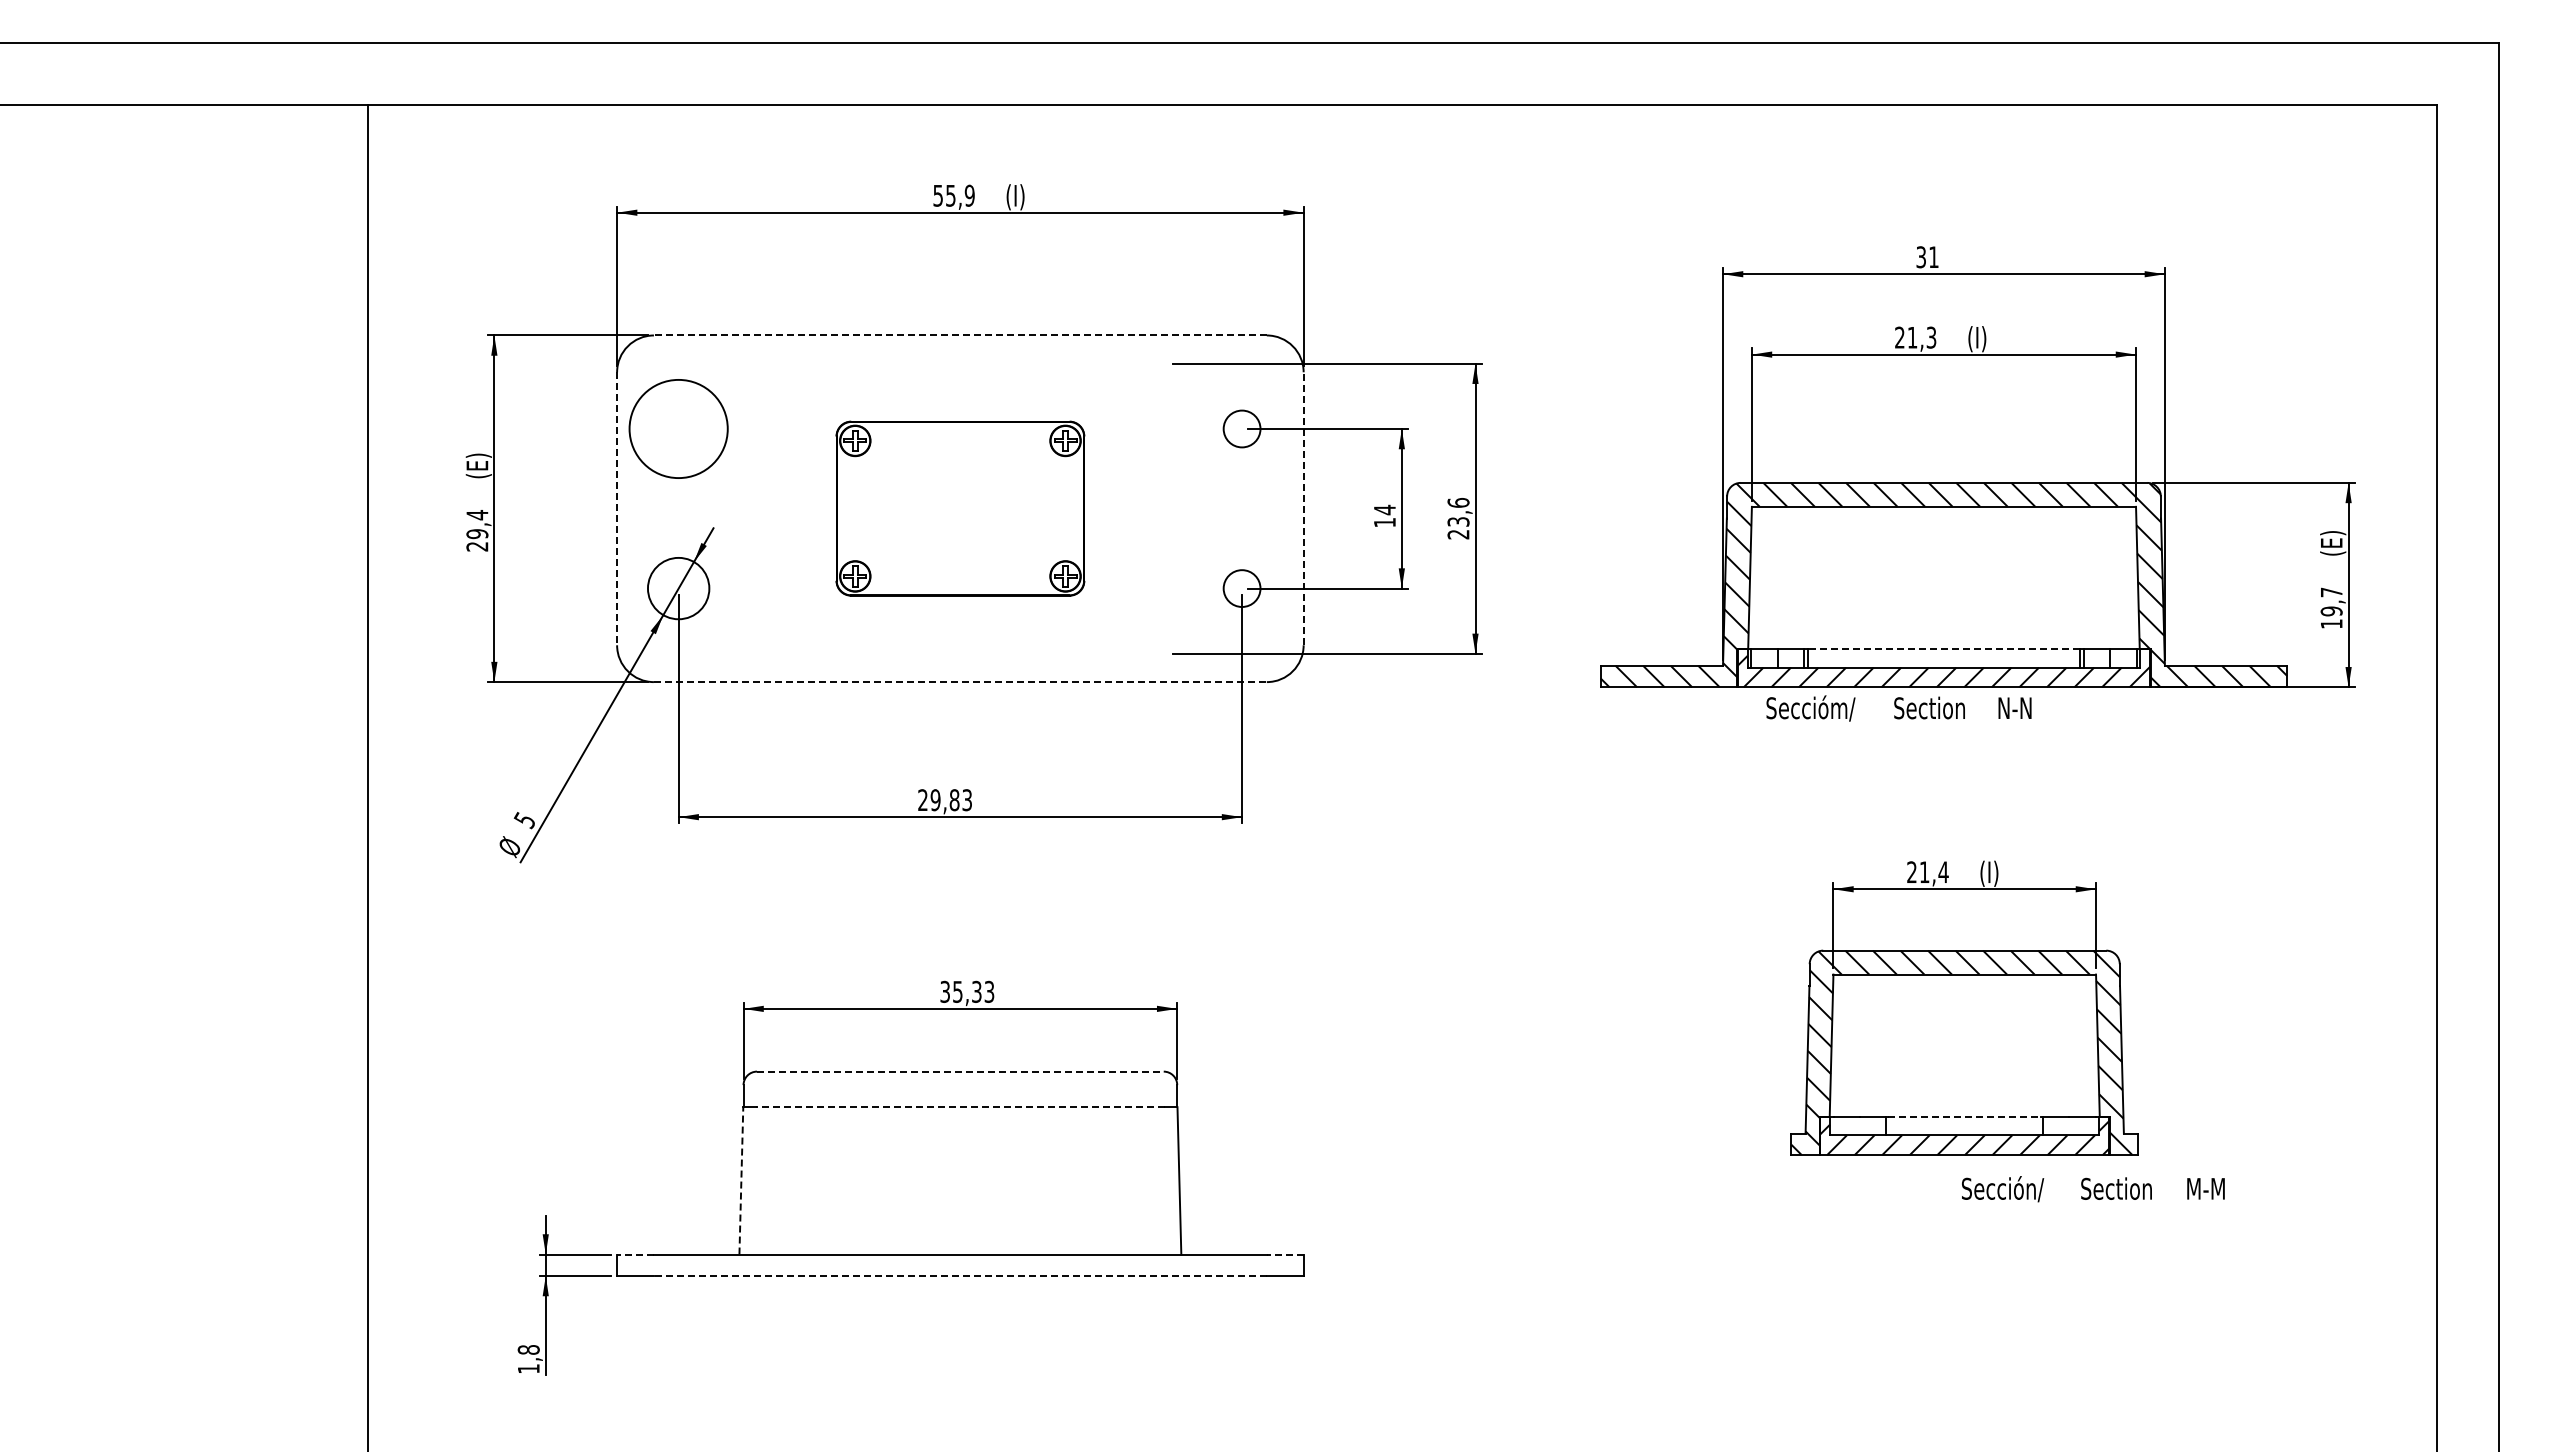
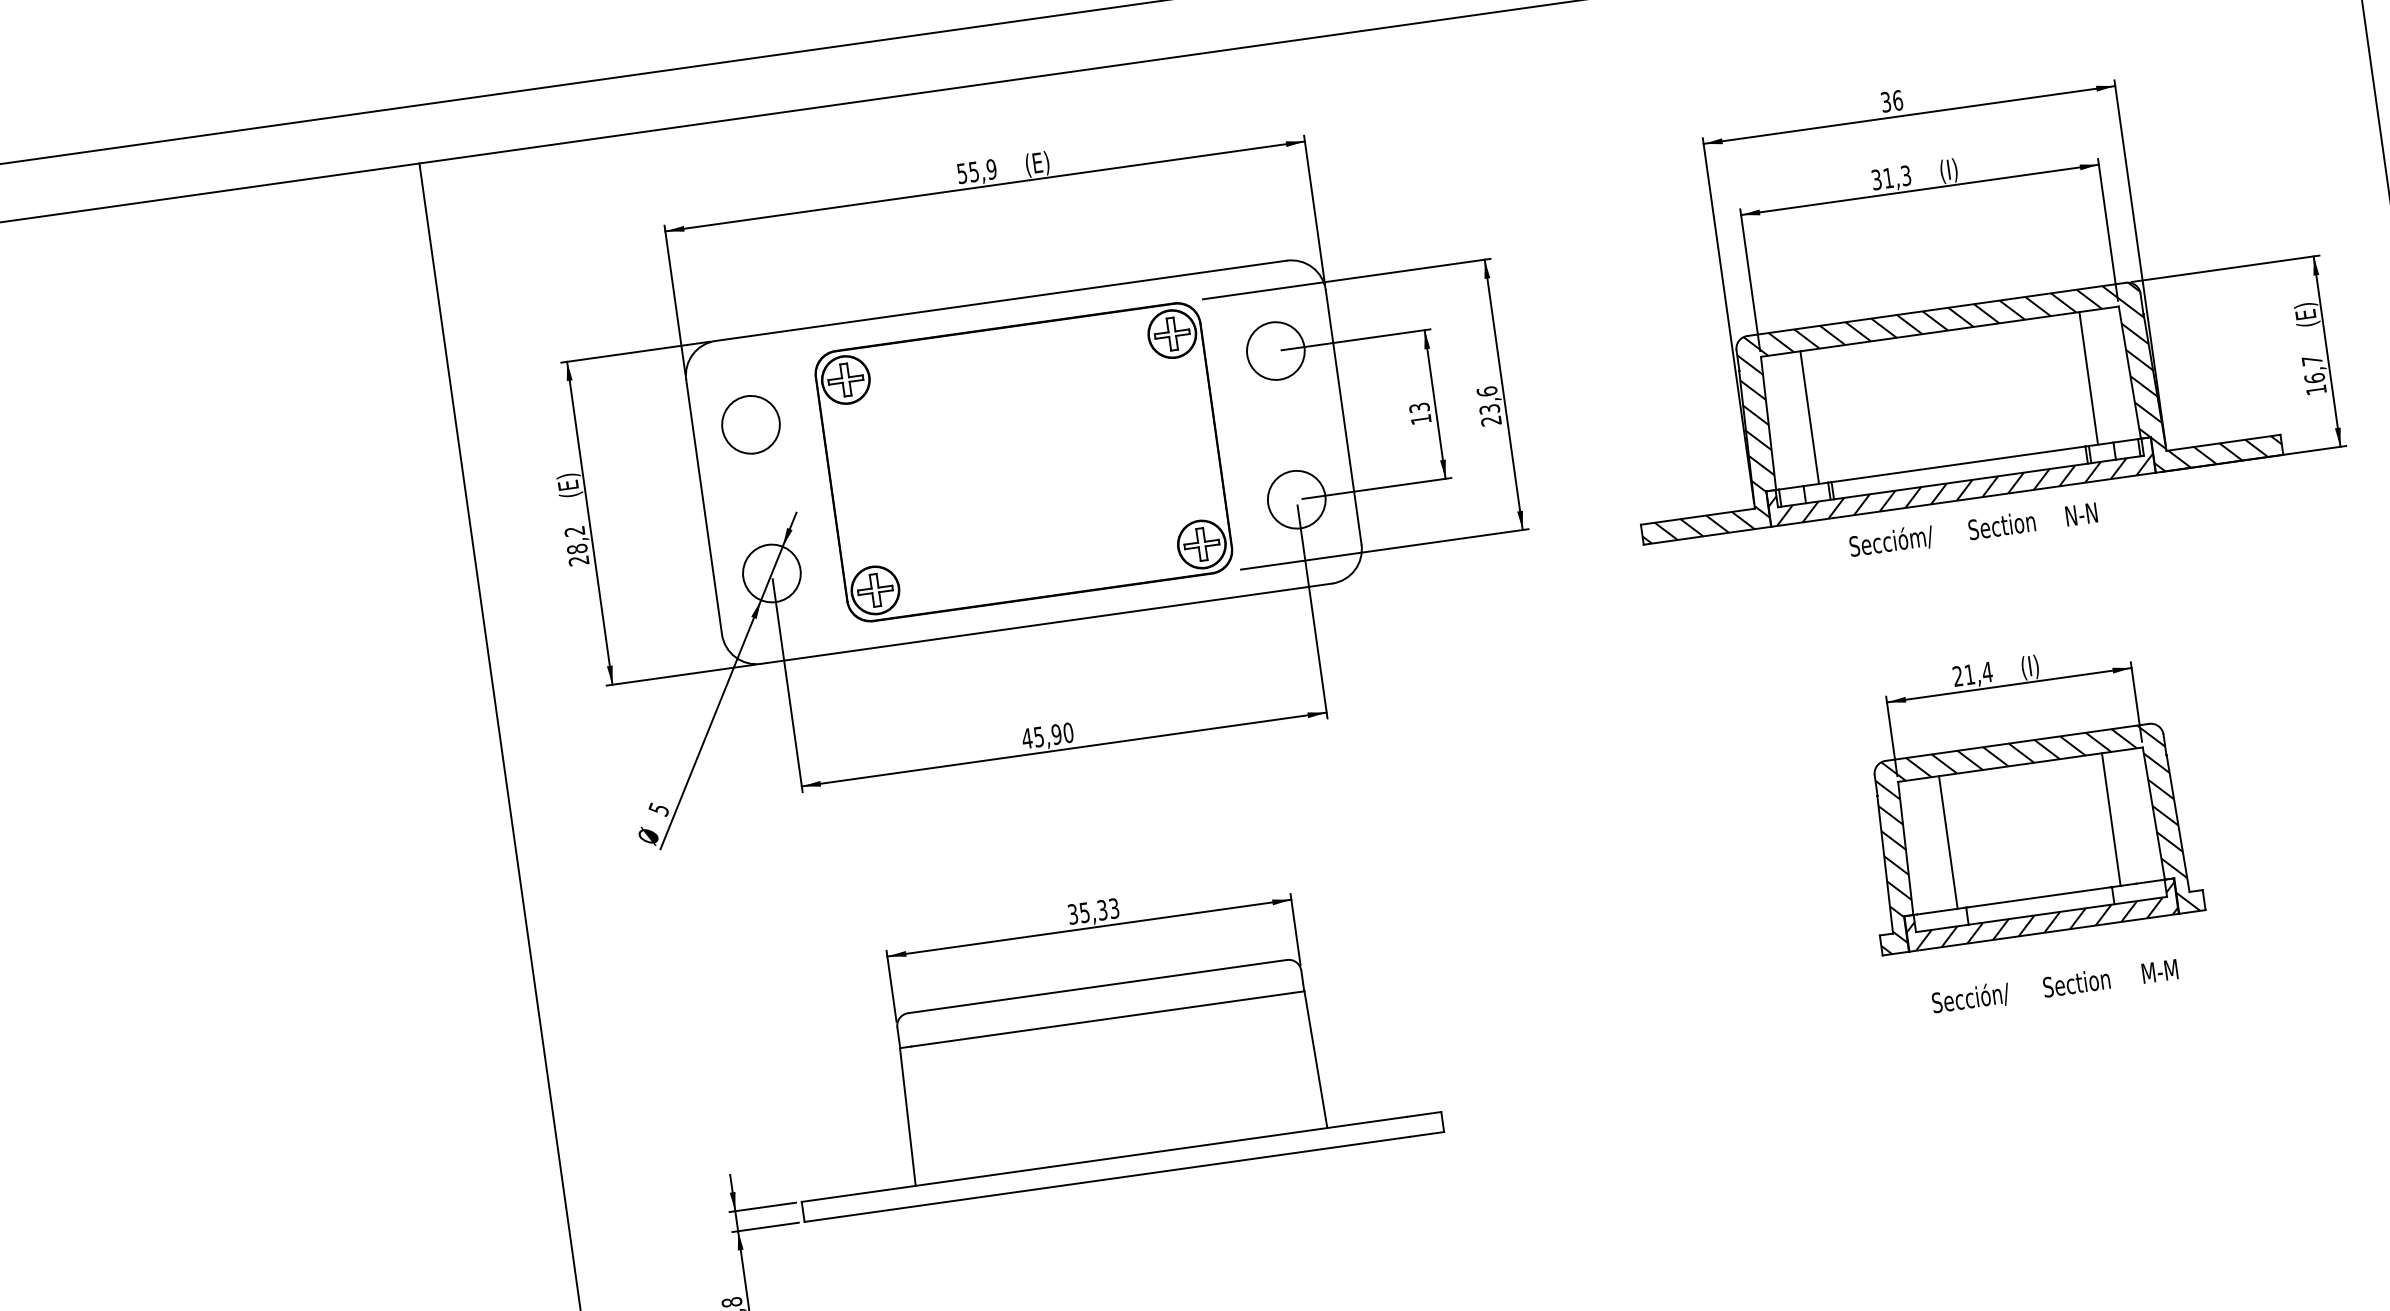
text: (1023, 197) -> (1041, 164), (I) -> (E)
text: (1933, 257) -> (1897, 100), 31 -> 36
line: (959, 335) -> (1000, 300), dashed -> solid
text: (1899, 337) -> (1876, 179), 21,3 -> 31,3
circle: (678, 428) -> (750, 424), size x0.62
circle: (1241, 428) -> (1275, 350), size x1.67
part: (960, 508) -> (1023, 461), size x1.67
line: (1303, 508) -> (1343, 417), dashed -> solid
line: (617, 509) -> (704, 507), dashed -> solid
text: (1384, 509) -> (1419, 407), 14 -> 13
text: (477, 524) -> (576, 540), 29,4 -> 28,2
line: (1794, 577) -> (1809, 417), added
line: (2093, 577) -> (2088, 377), added
circle: (1241, 588) -> (1296, 499), size x1.67
text: (2331, 611) -> (2314, 378), 19,7 -> 16,7
line: (1943, 649) -> (1958, 464), dashed -> solid
line: (960, 682) -> (1046, 624), dashed -> solid
text: (1898, 708) -> (1973, 530), moved
text: (944, 800) -> (1047, 736), 29,83 -> 45,90
line: (1877, 1045) -> (1948, 842), added
line: (2052, 1045) -> (2111, 819), added
line: (960, 1071) -> (1097, 986), dashed -> solid
line: (960, 1107) -> (1102, 1019), dashed -> solid
line: (1964, 1116) -> (2038, 896), dashed -> solid
line: (741, 1180) -> (907, 1116), dashed -> solid
text: (2093, 1189) -> (2055, 986), moved
line: (635, 1254) -> (818, 1199), dashed -> solid
line: (1284, 1254) -> (1423, 1114), dashed -> solid
line: (959, 1276) -> (1123, 1177), dashed -> solid

